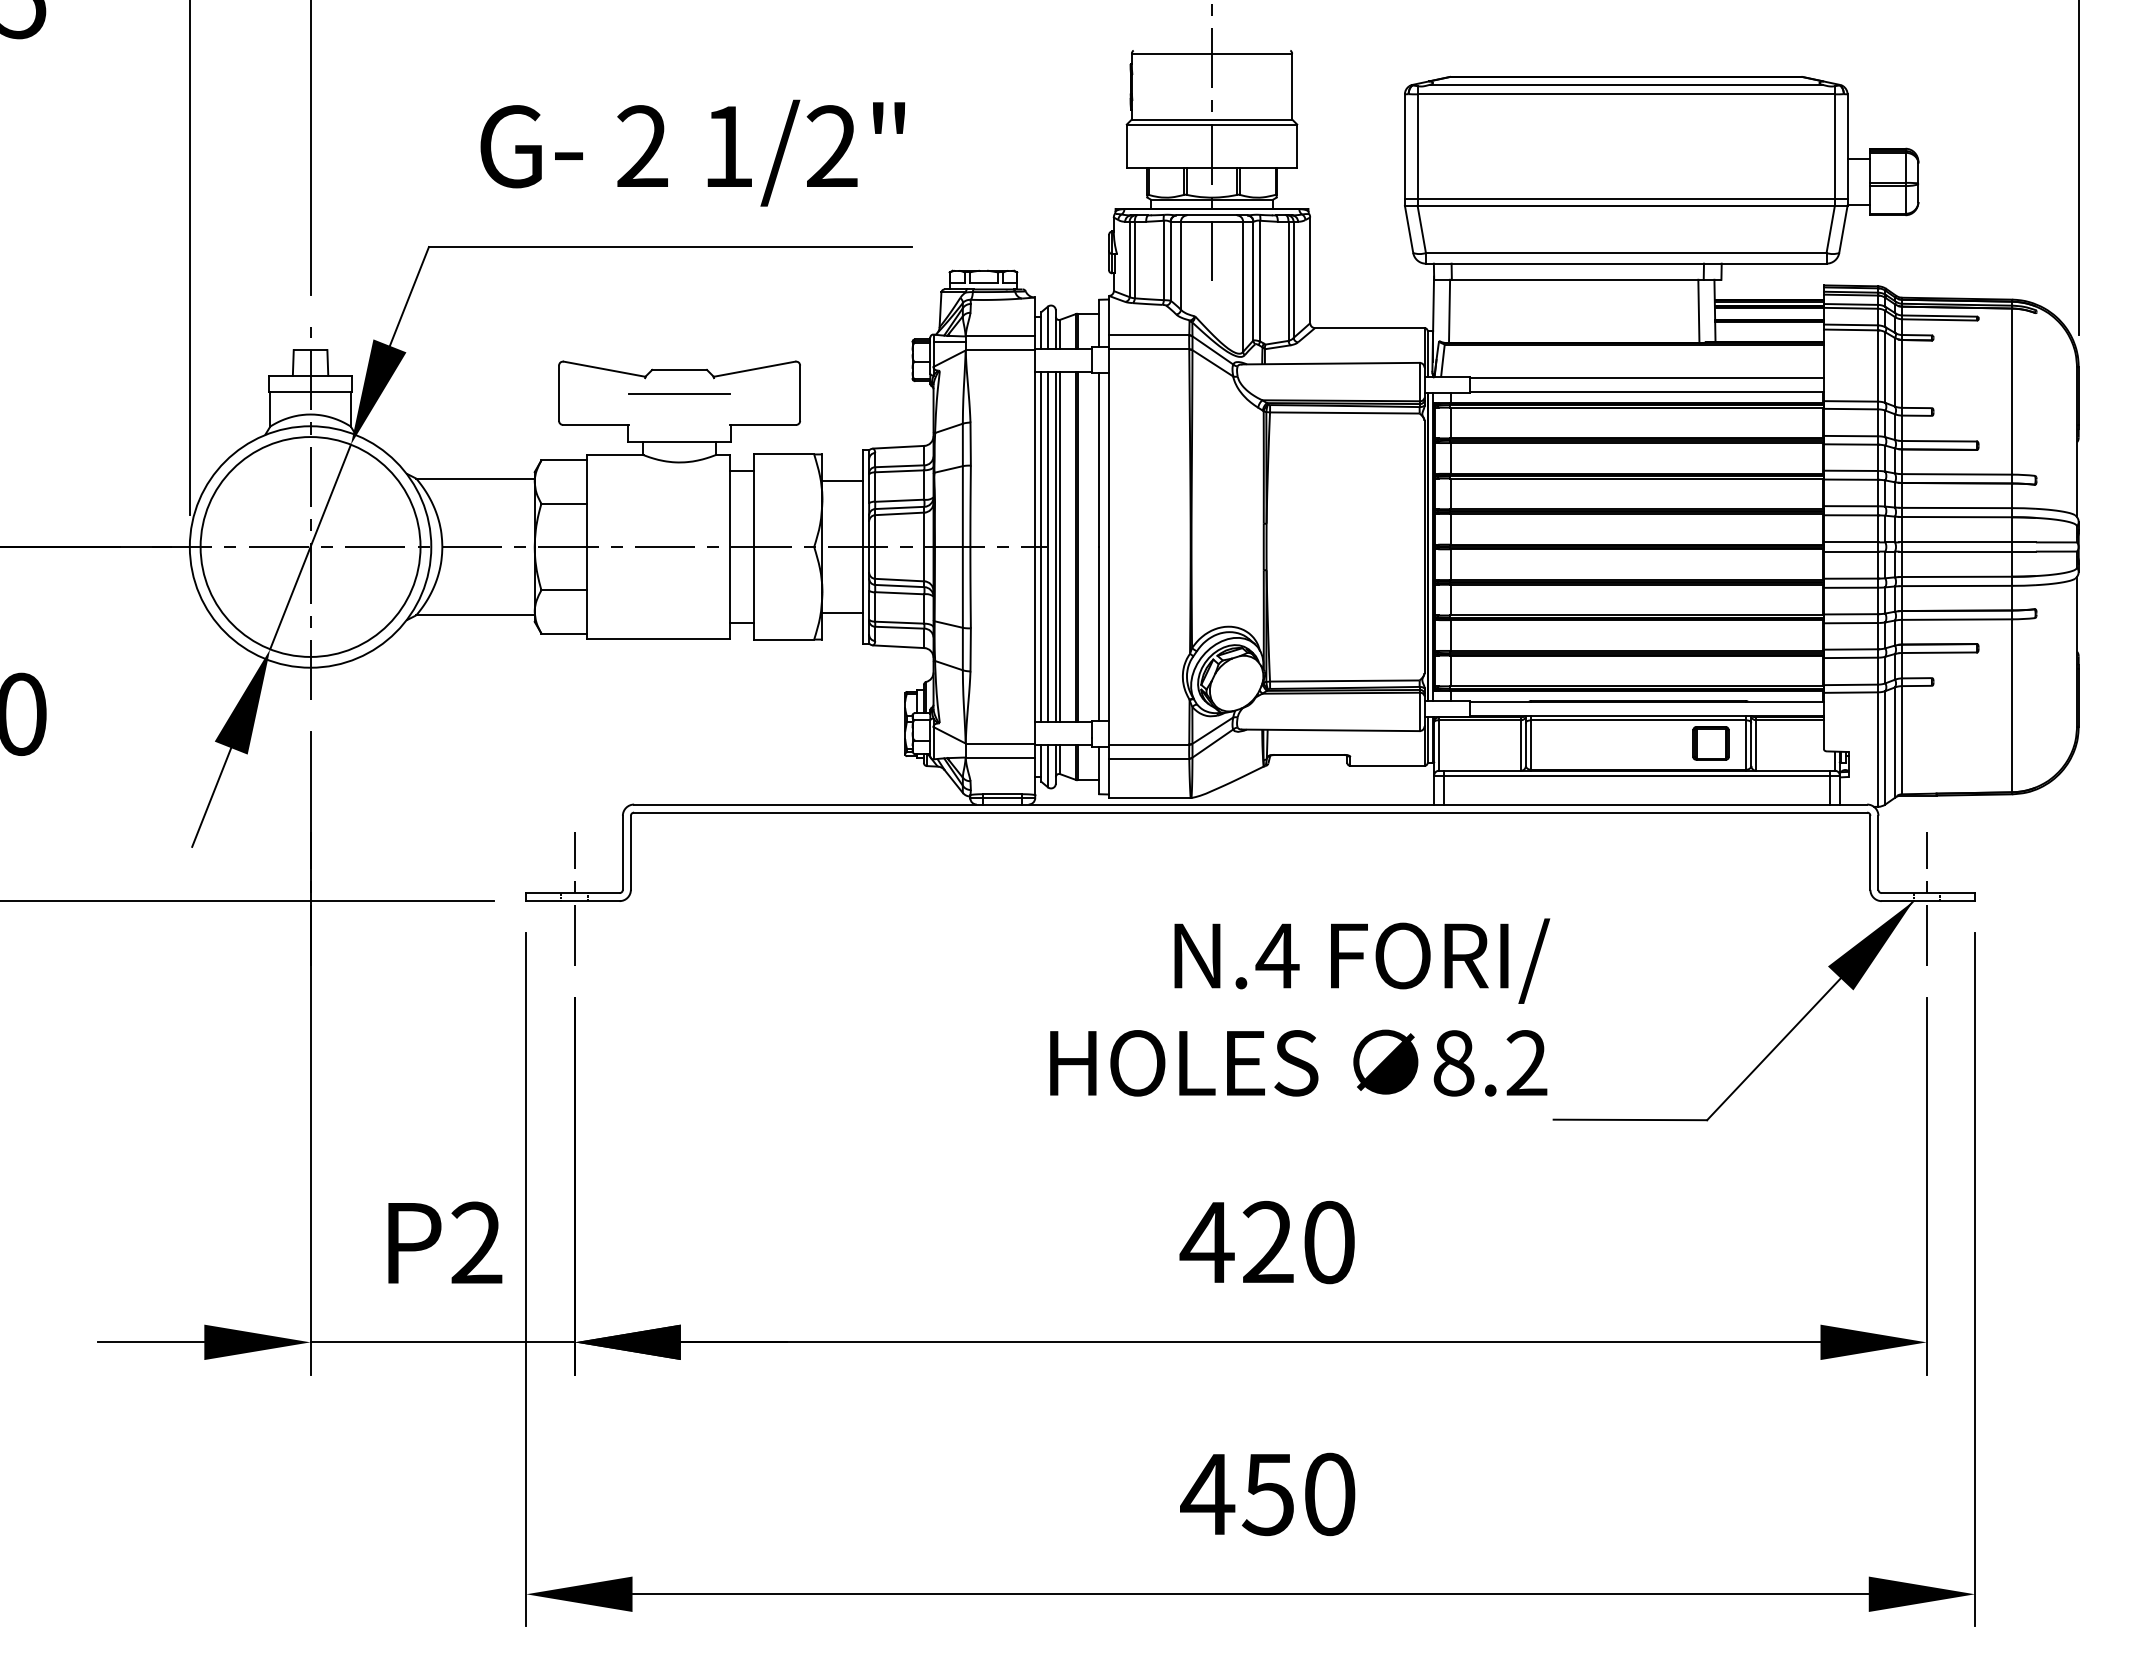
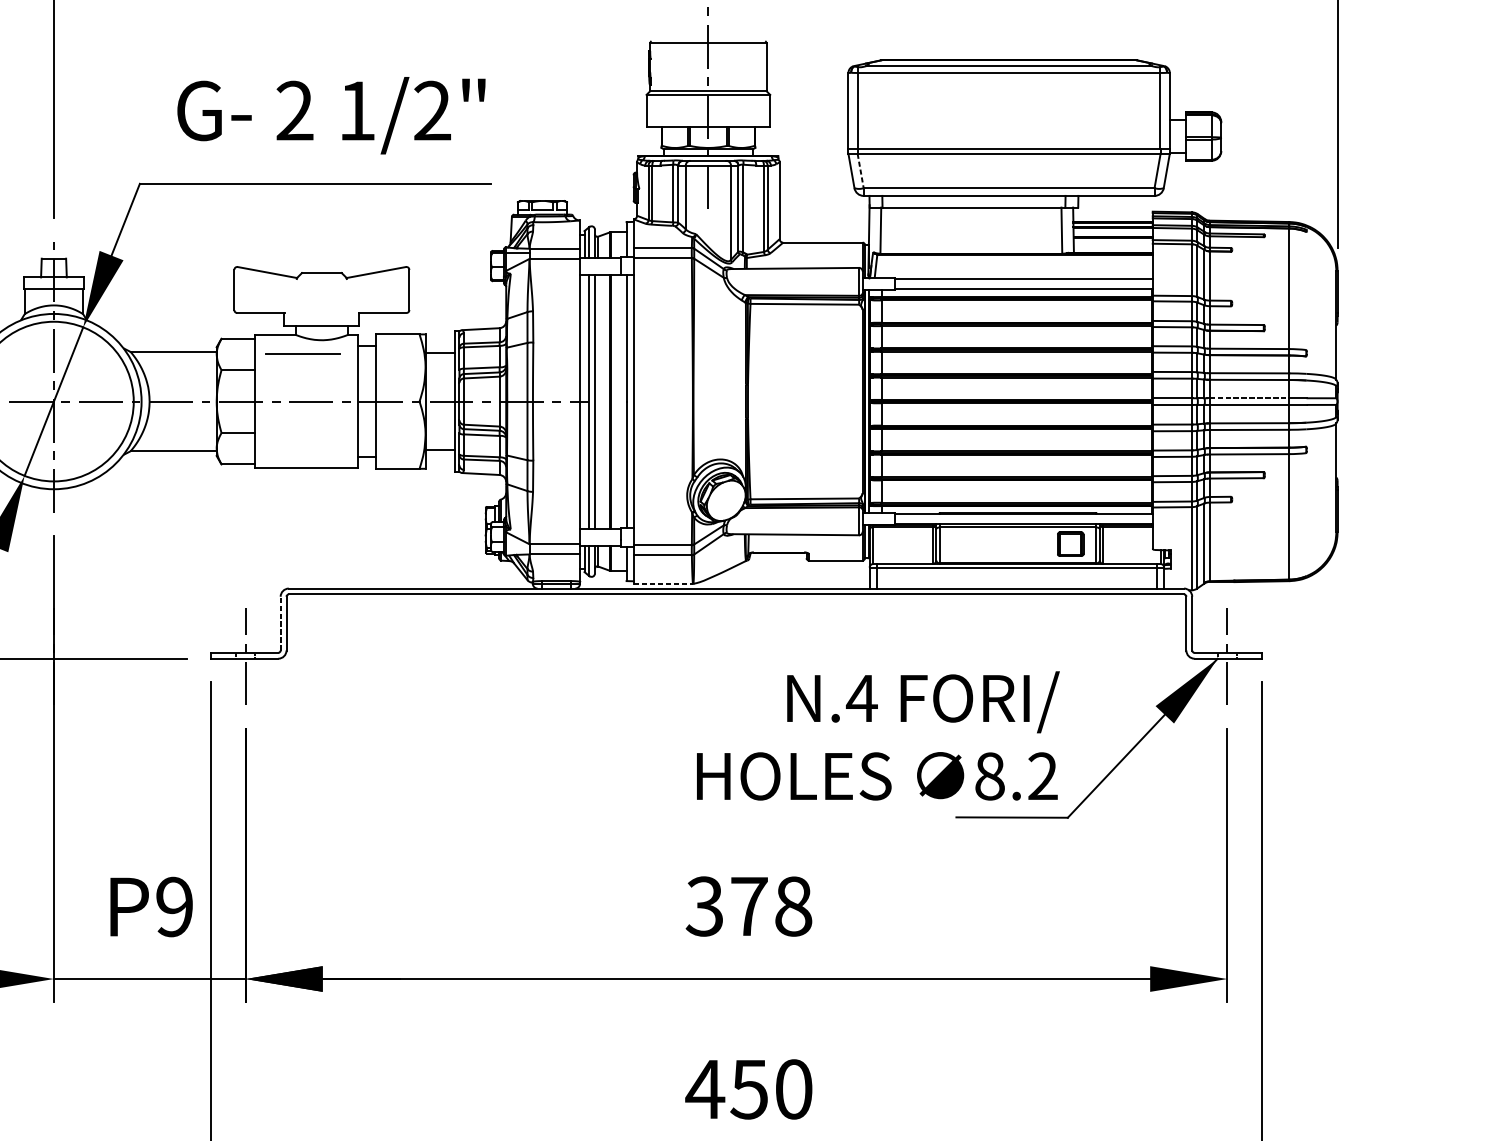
line: (1421, 229) -> (860, 171), solid -> dashed
line: (679, 393) -> (302, 354), moved
line: (1957, 542) -> (1249, 398), solid -> dashed
line: (1041, 546) -> (584, 401), removed
line: (1060, 546) -> (598, 401), removed
line: (1149, 798) -> (663, 584), solid -> dashed
line: (622, 852) -> (280, 623), solid -> dashed
text: (1300, 1007) -> (878, 735), moved
text: (1266, 1242) -> (747, 906), 420 -> 378
text: (476, 1243) -> (174, 907), P2 -> P9

